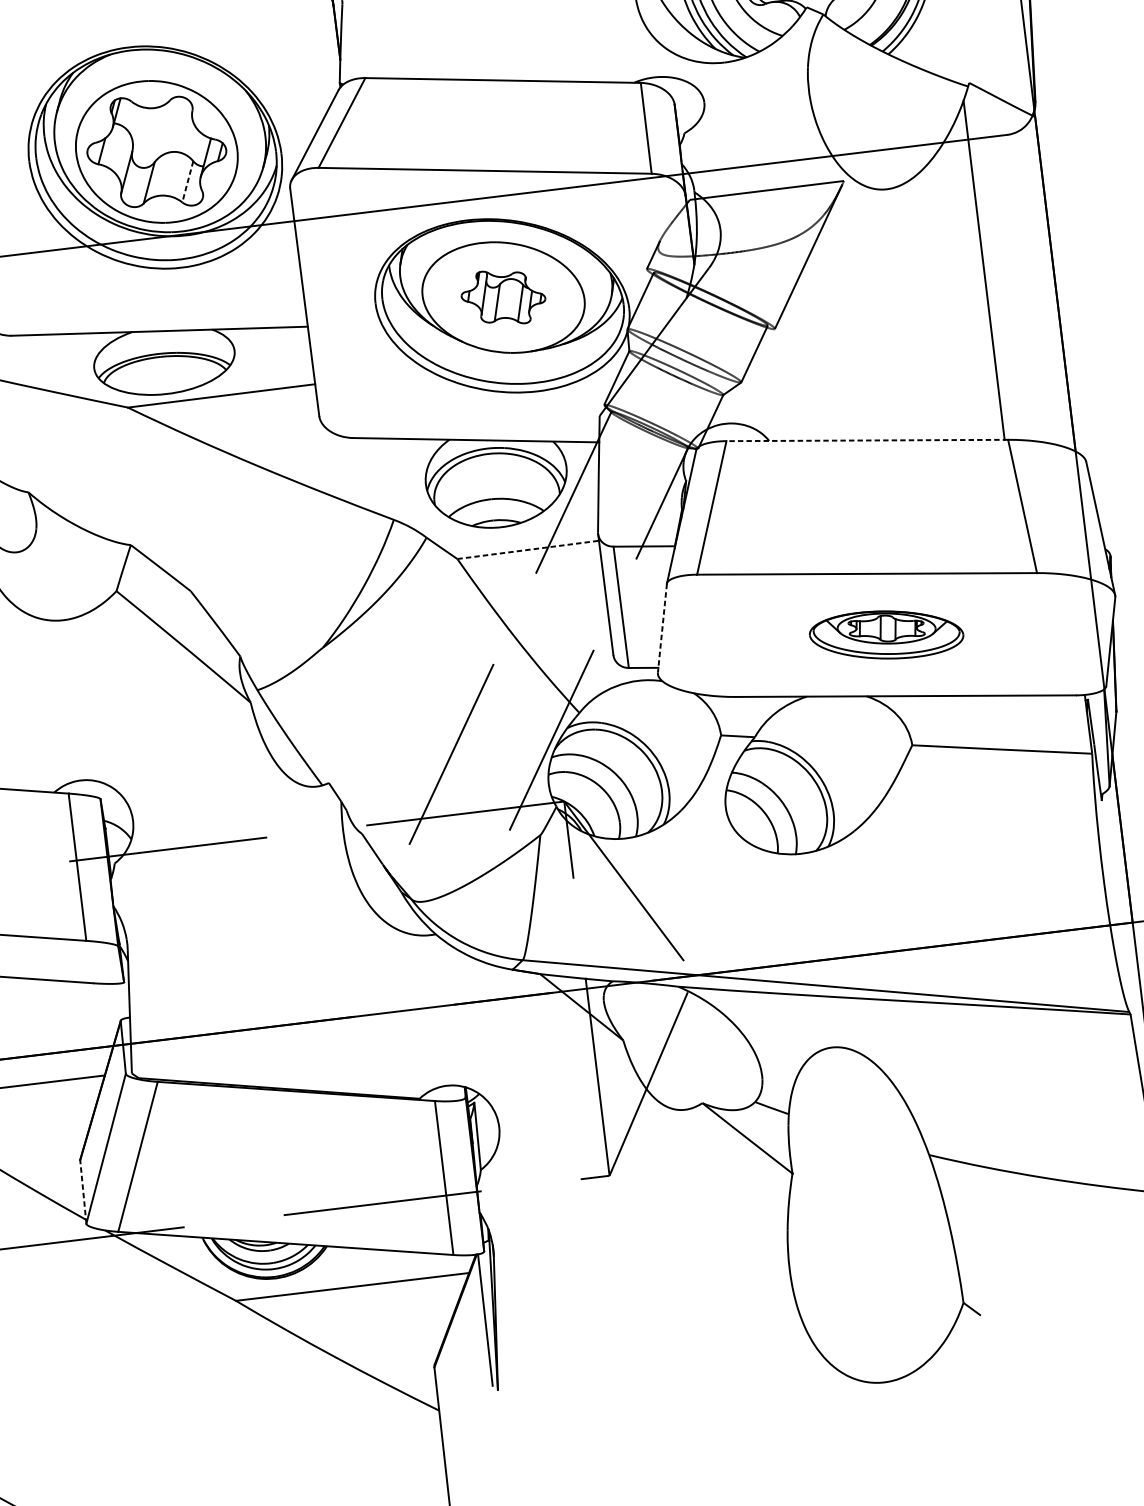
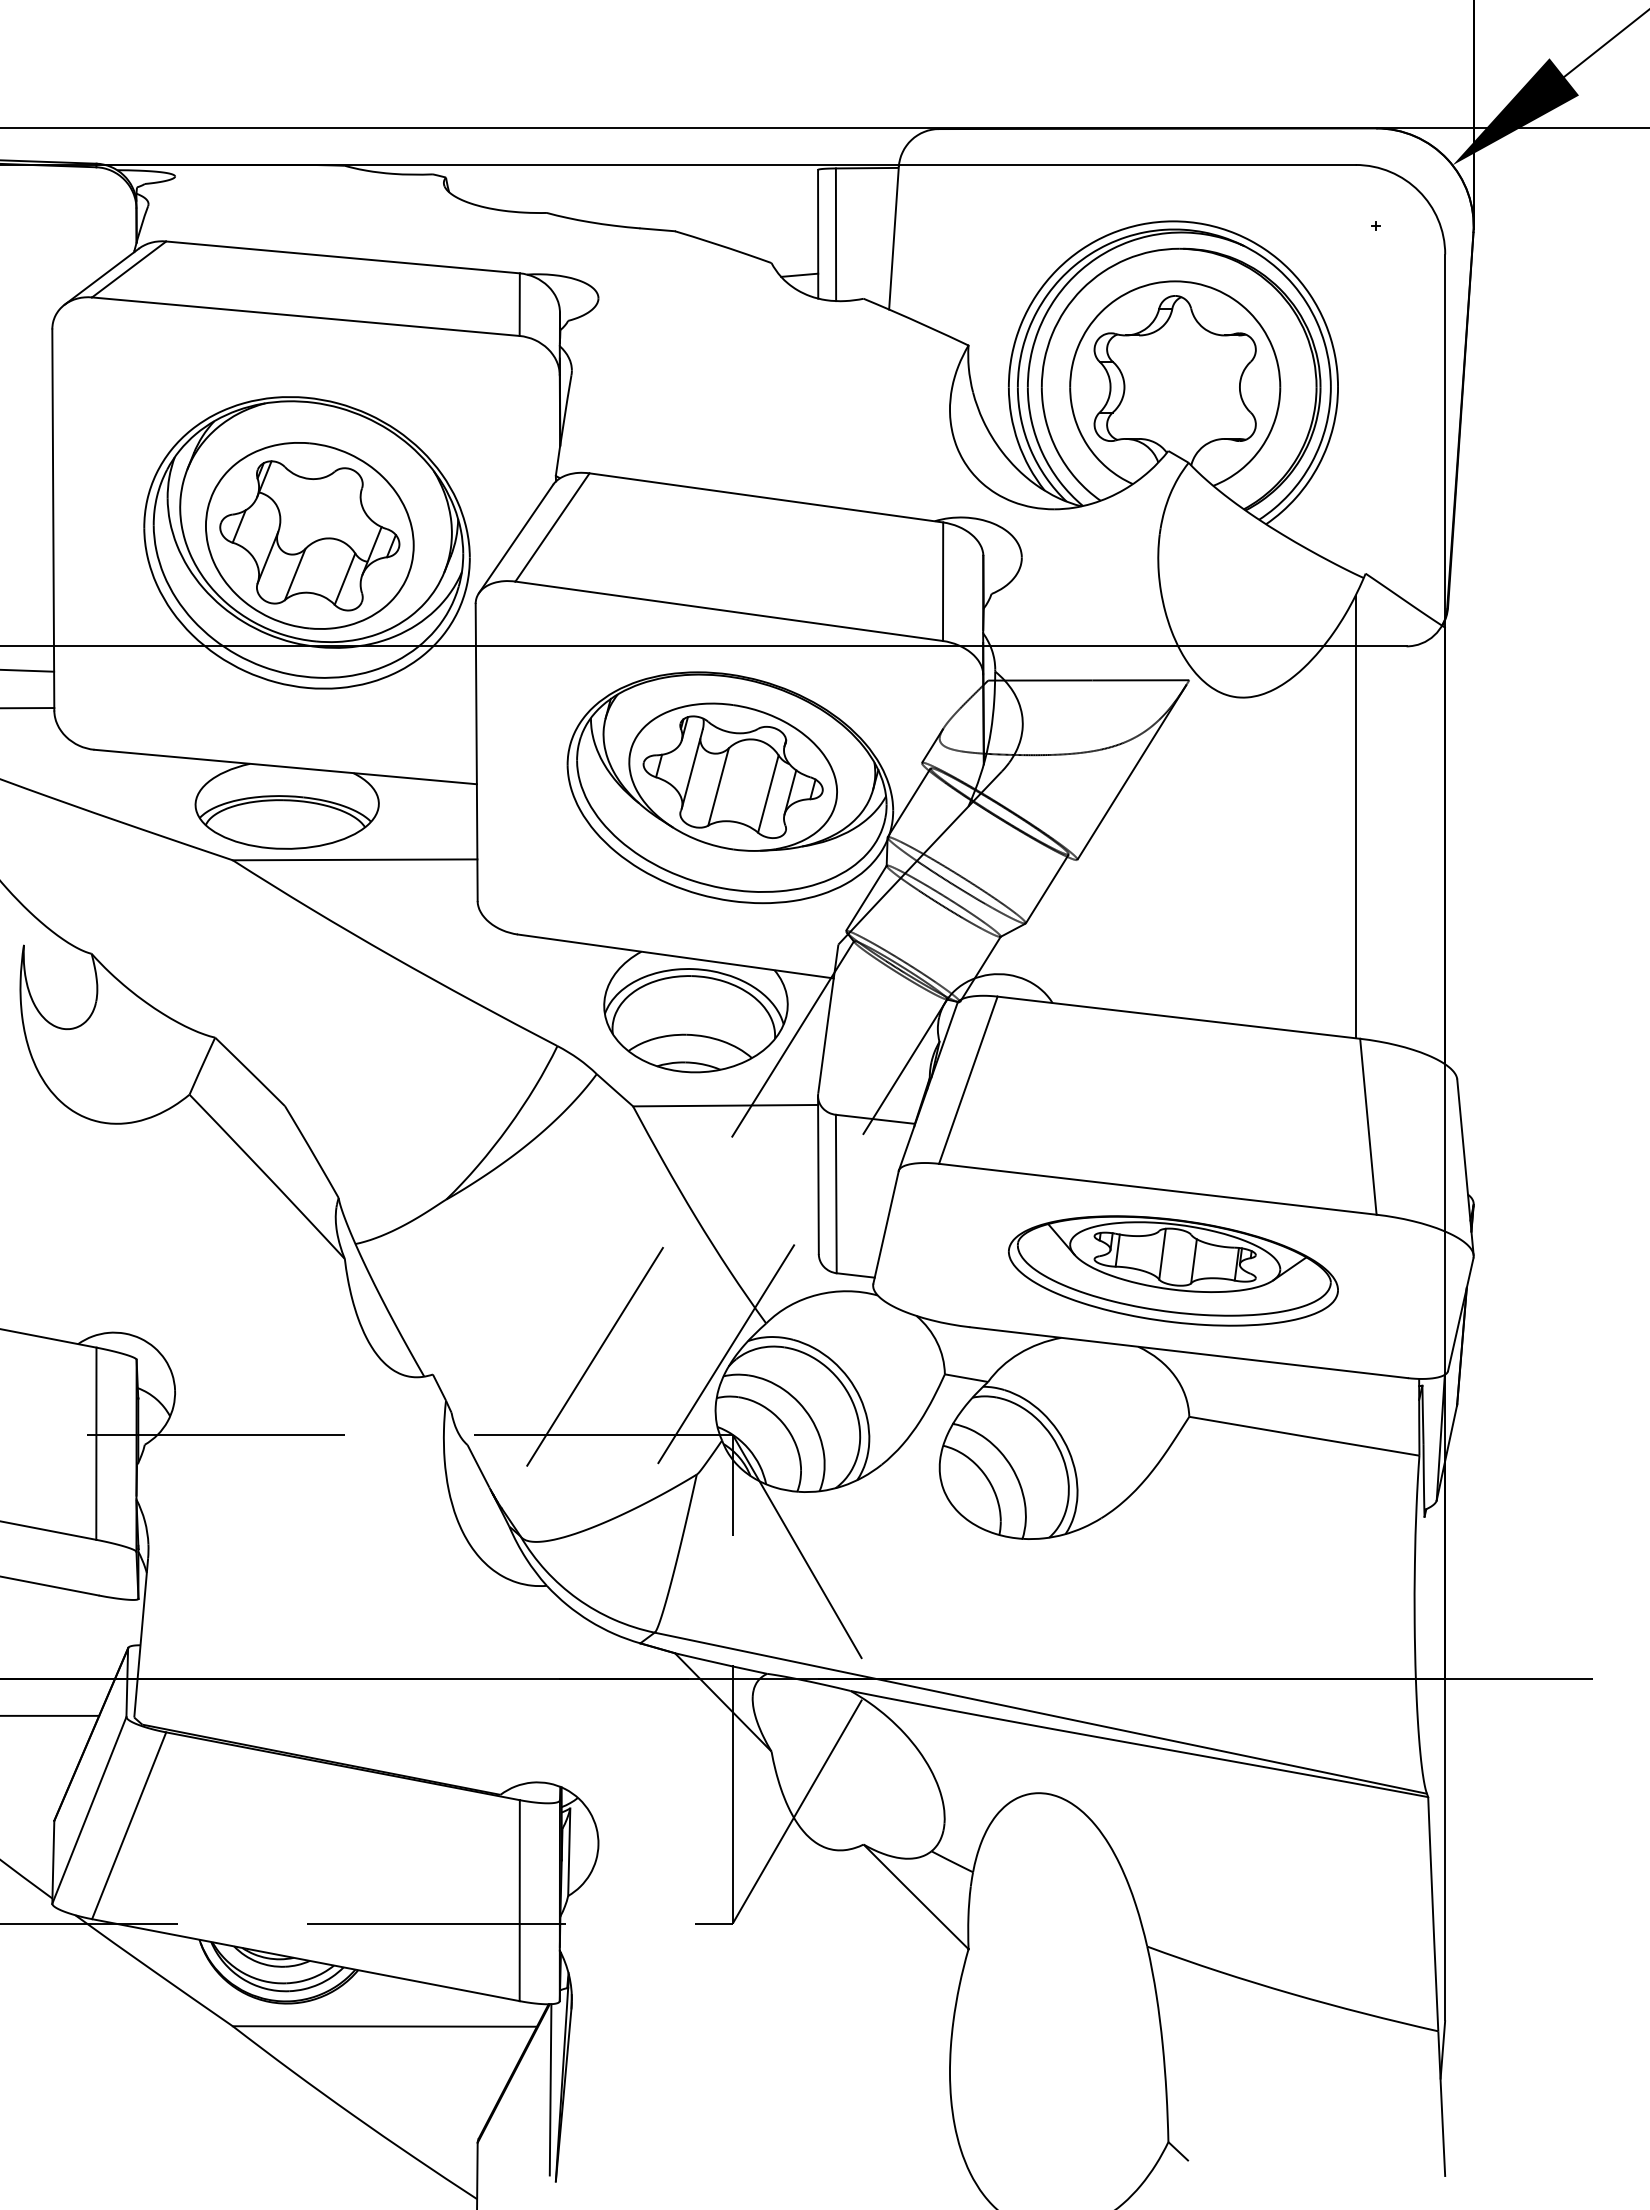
line: (188, 182) -> (345, 579), dashed -> solid
part: (502, 297) -> (732, 776), size x1.67
line: (866, 440) -> (1178, 1017), dashed -> solid
line: (528, 549) -> (726, 1105), dashed -> solid
line: (662, 628) -> (886, 1227), dashed -> solid
part: (886, 634) -> (1173, 1270), size x1.67
line: (83, 1191) -> (53, 1861), dashed -> solid

